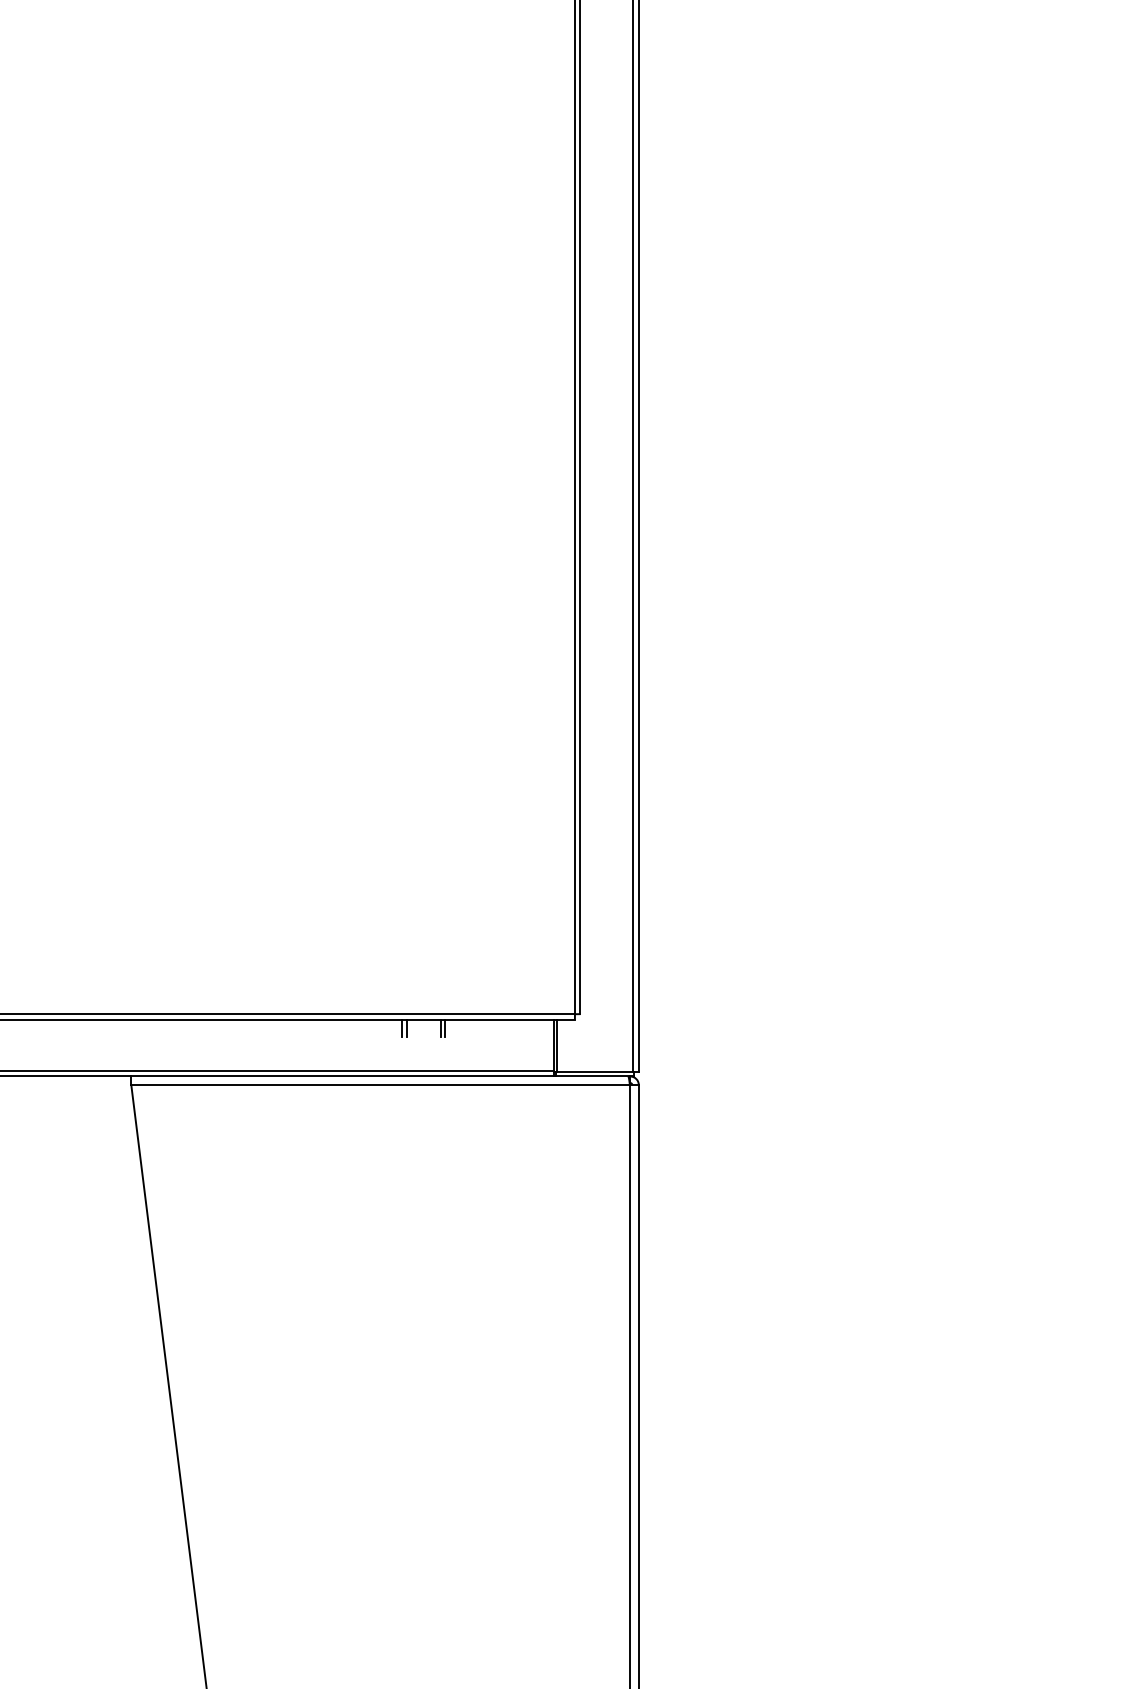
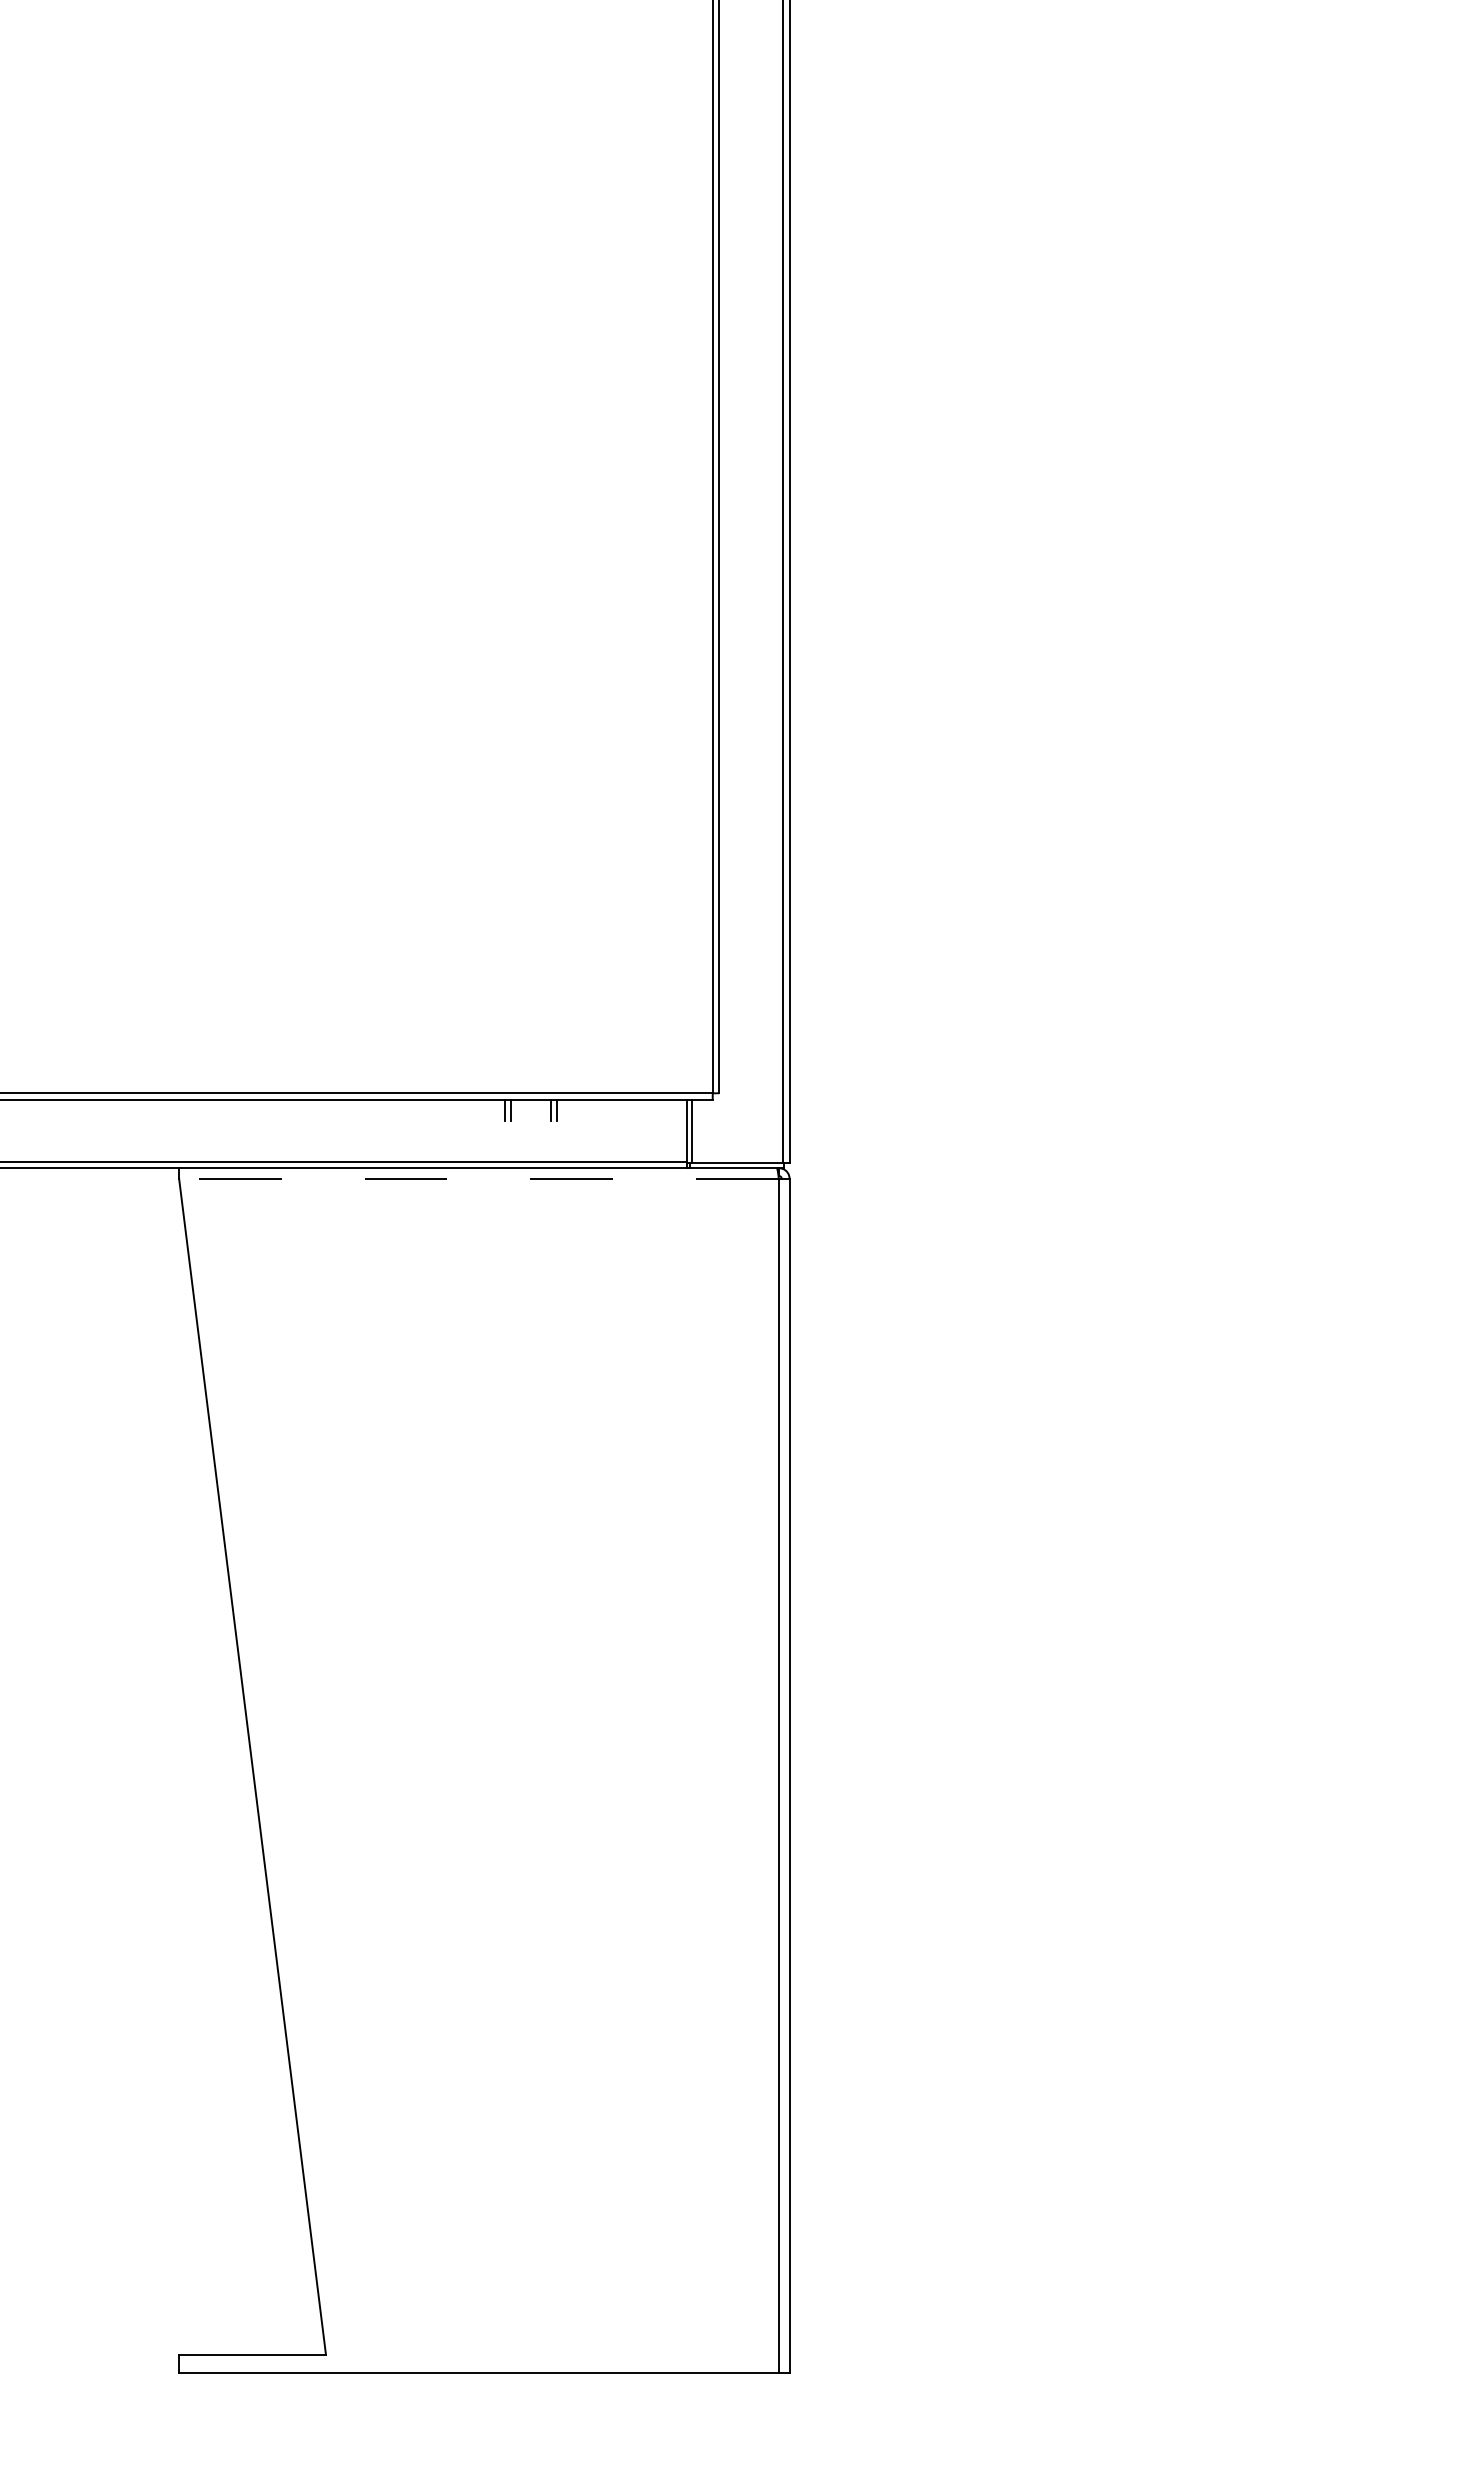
line: (381, 1085) -> (479, 1178), solid -> dashed

